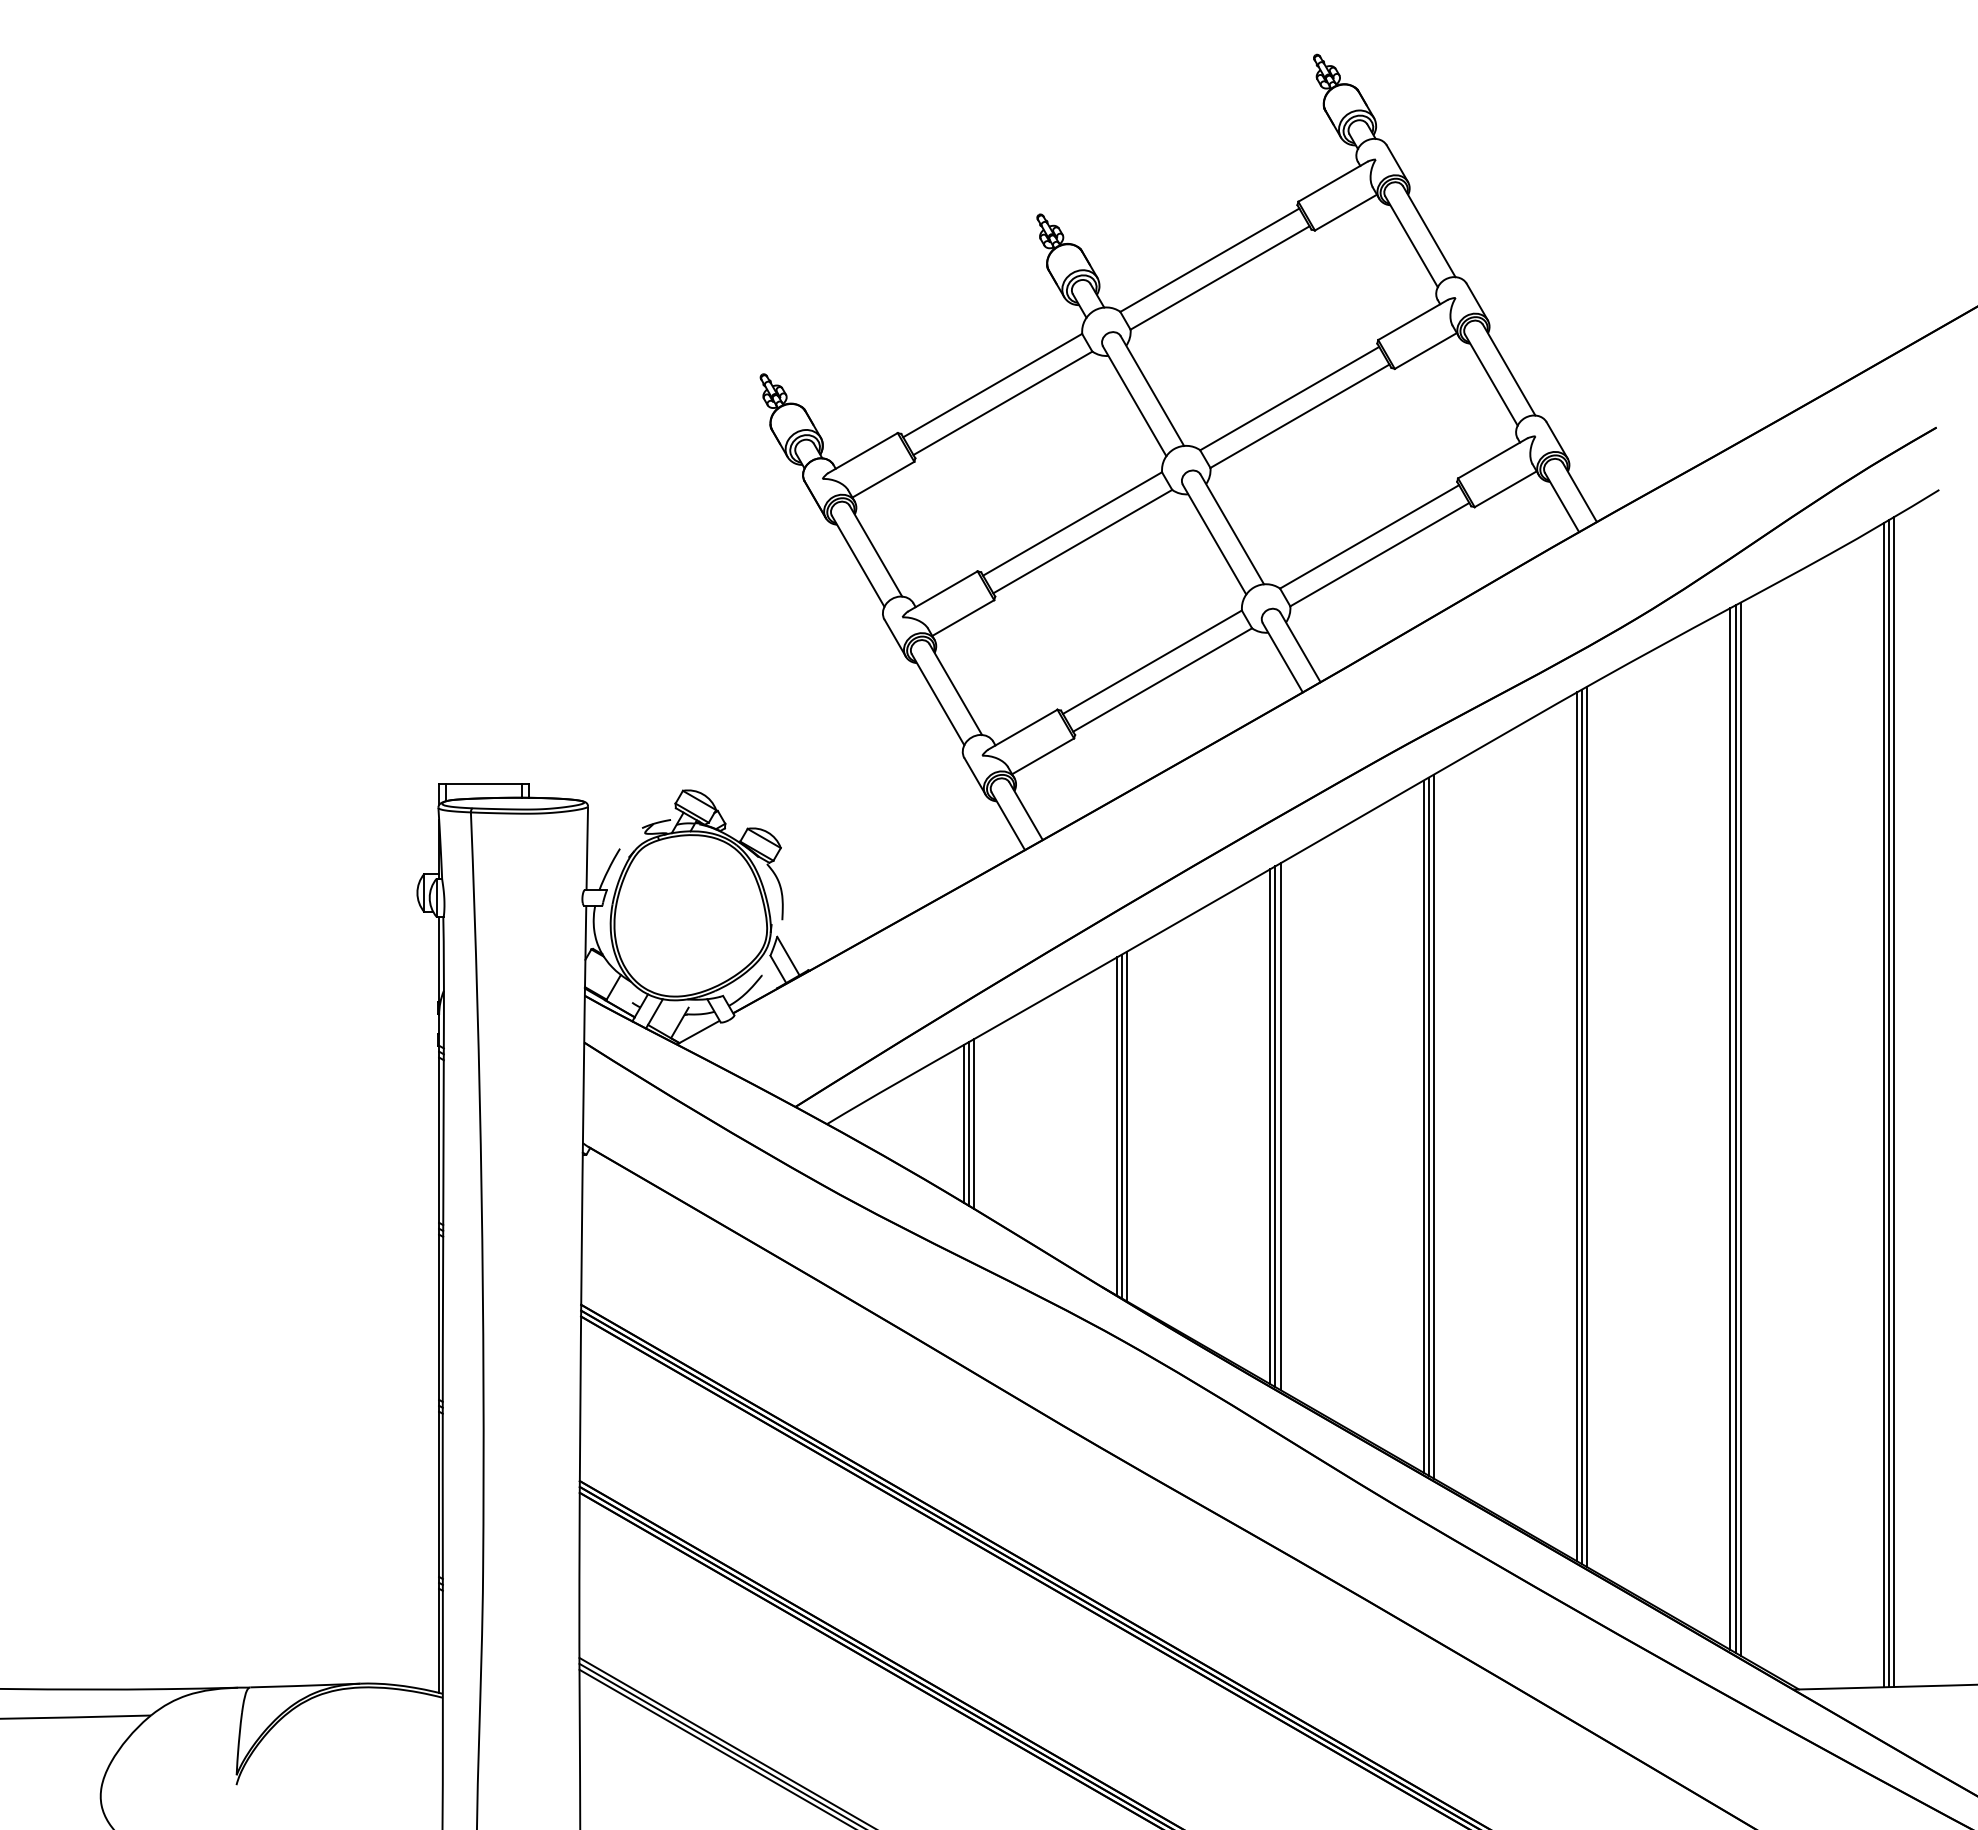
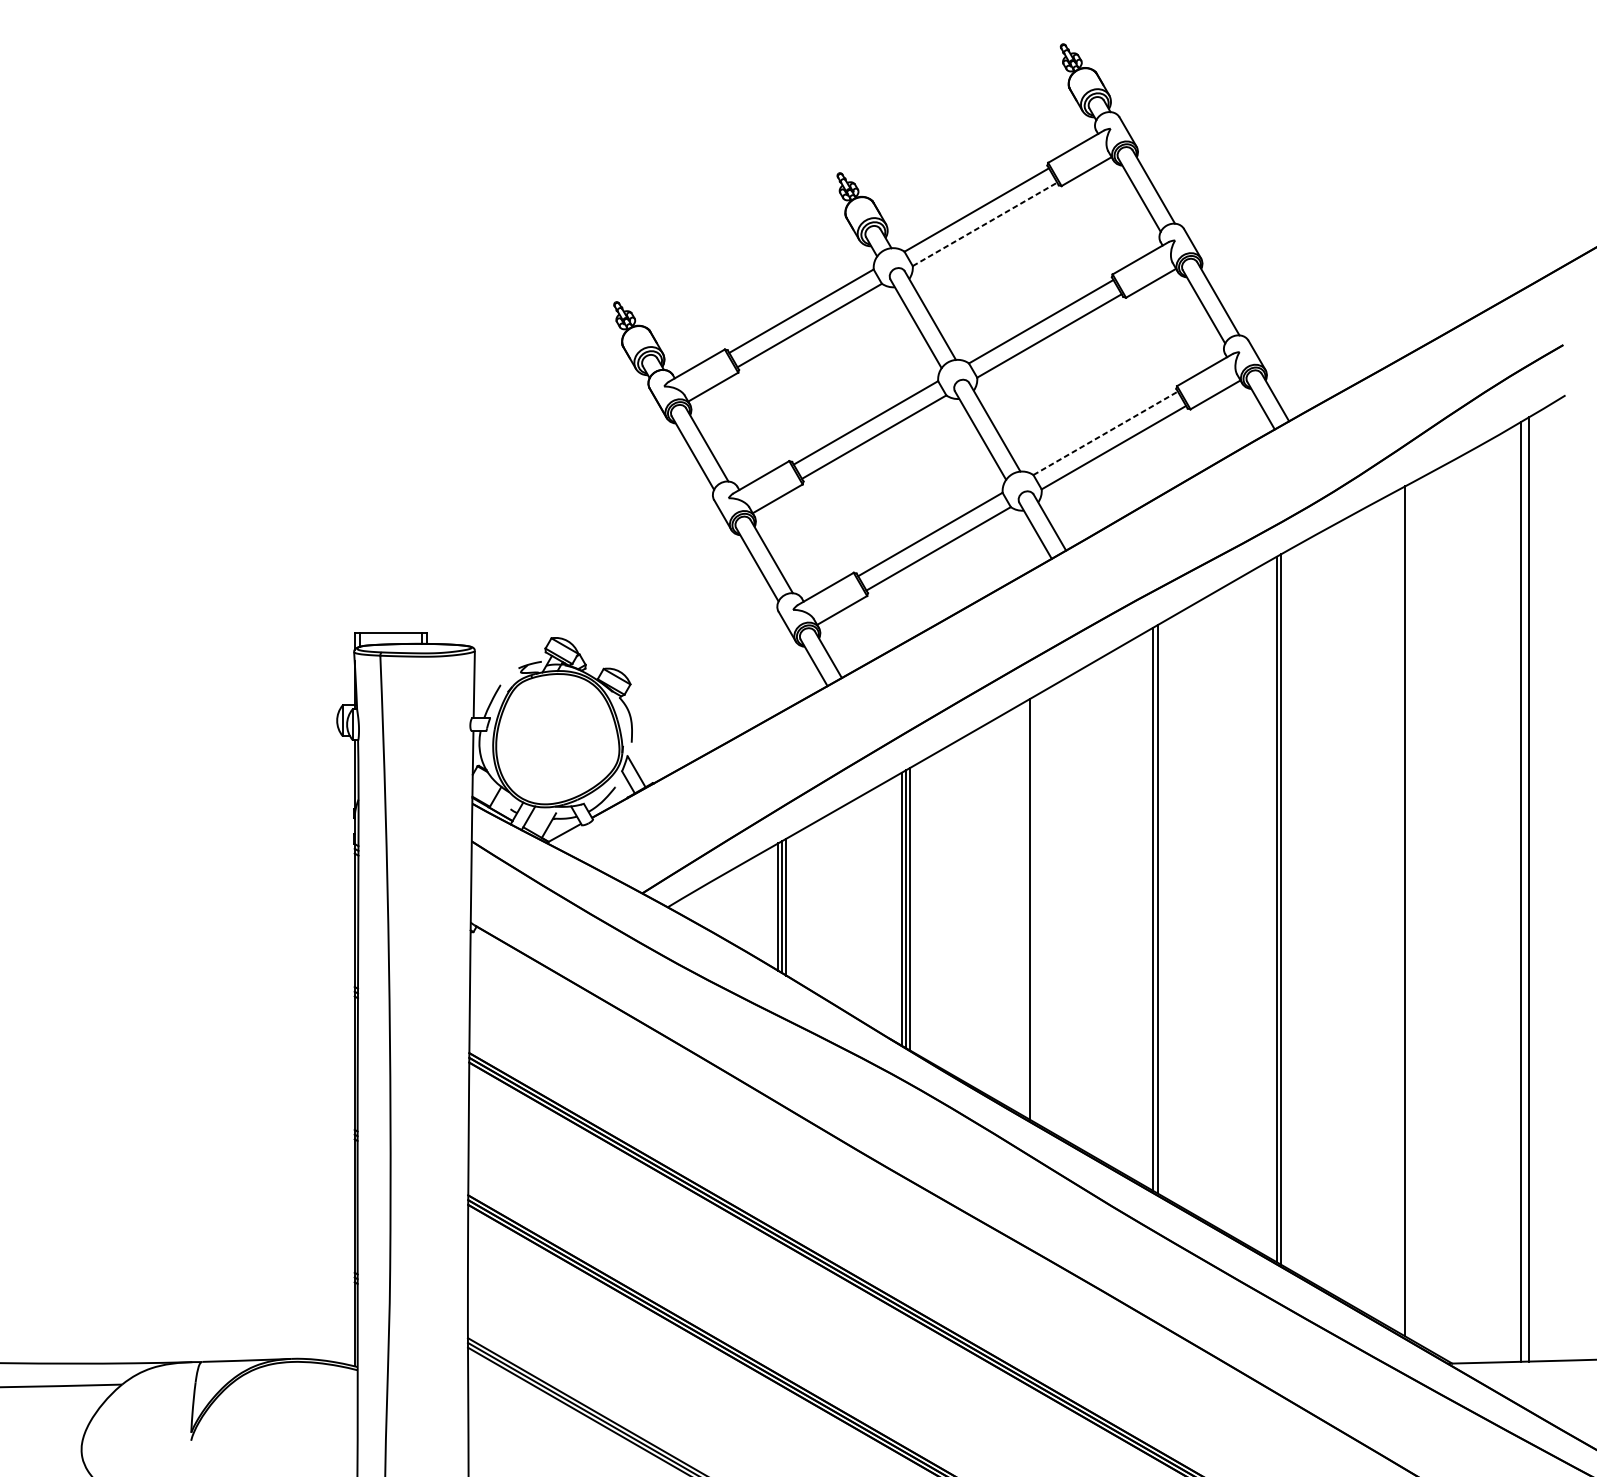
line: (1220, 277) -> (985, 223), solid -> dashed
line: (1370, 536) -> (1106, 433), solid -> dashed
line: (1888, 1103) -> (1524, 890), removed
line: (1270, 1126) -> (1025, 909), removed
line: (1280, 1126) -> (1033, 909), removed
line: (1423, 1126) -> (1149, 909), removed
line: (1577, 1126) -> (1273, 909), removed
line: (1730, 1128) -> (1396, 910), removed
line: (1735, 1128) -> (1401, 910), removed

